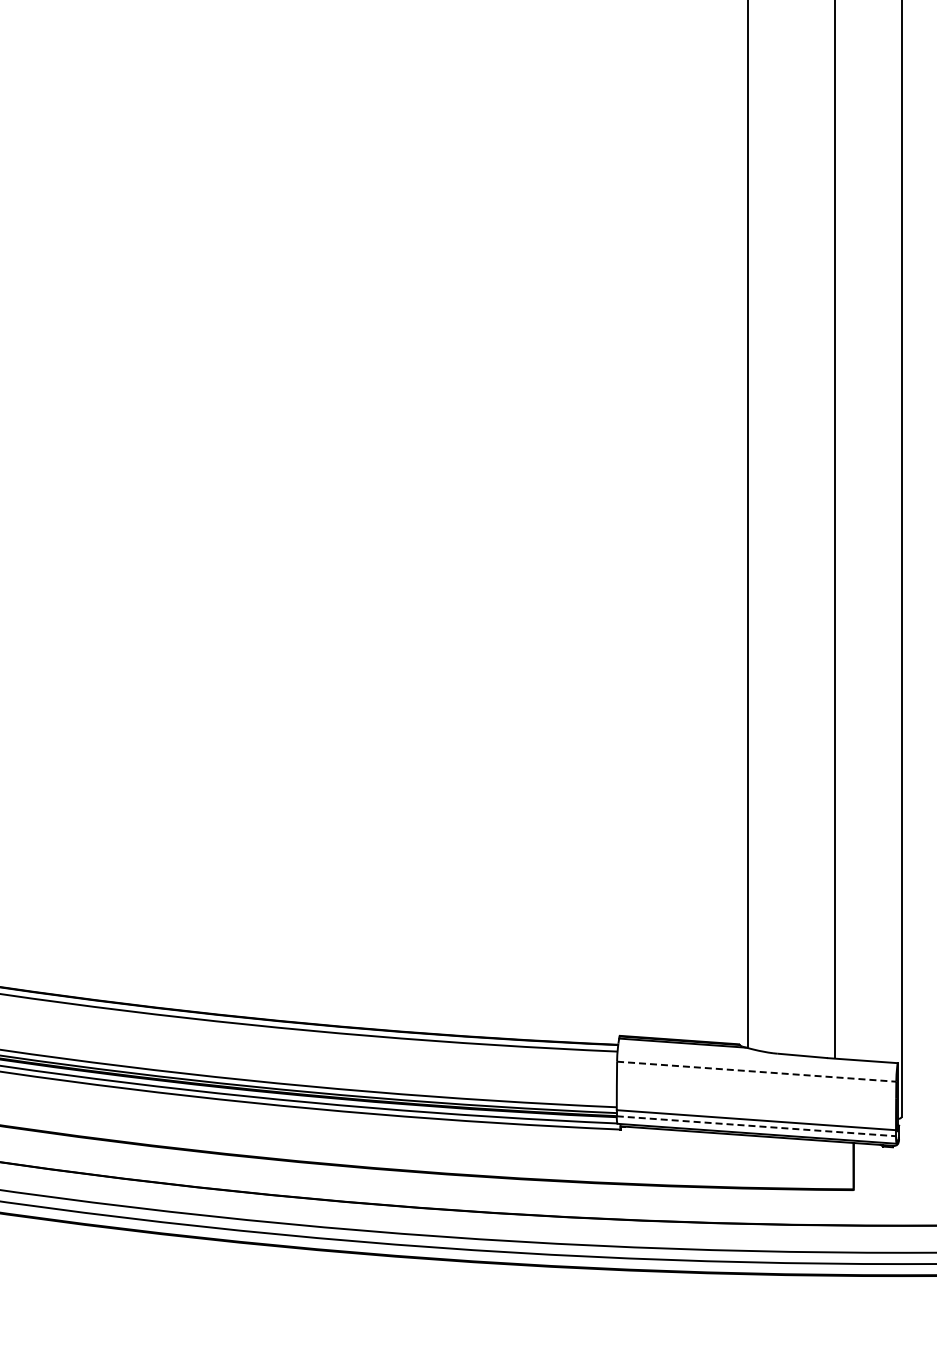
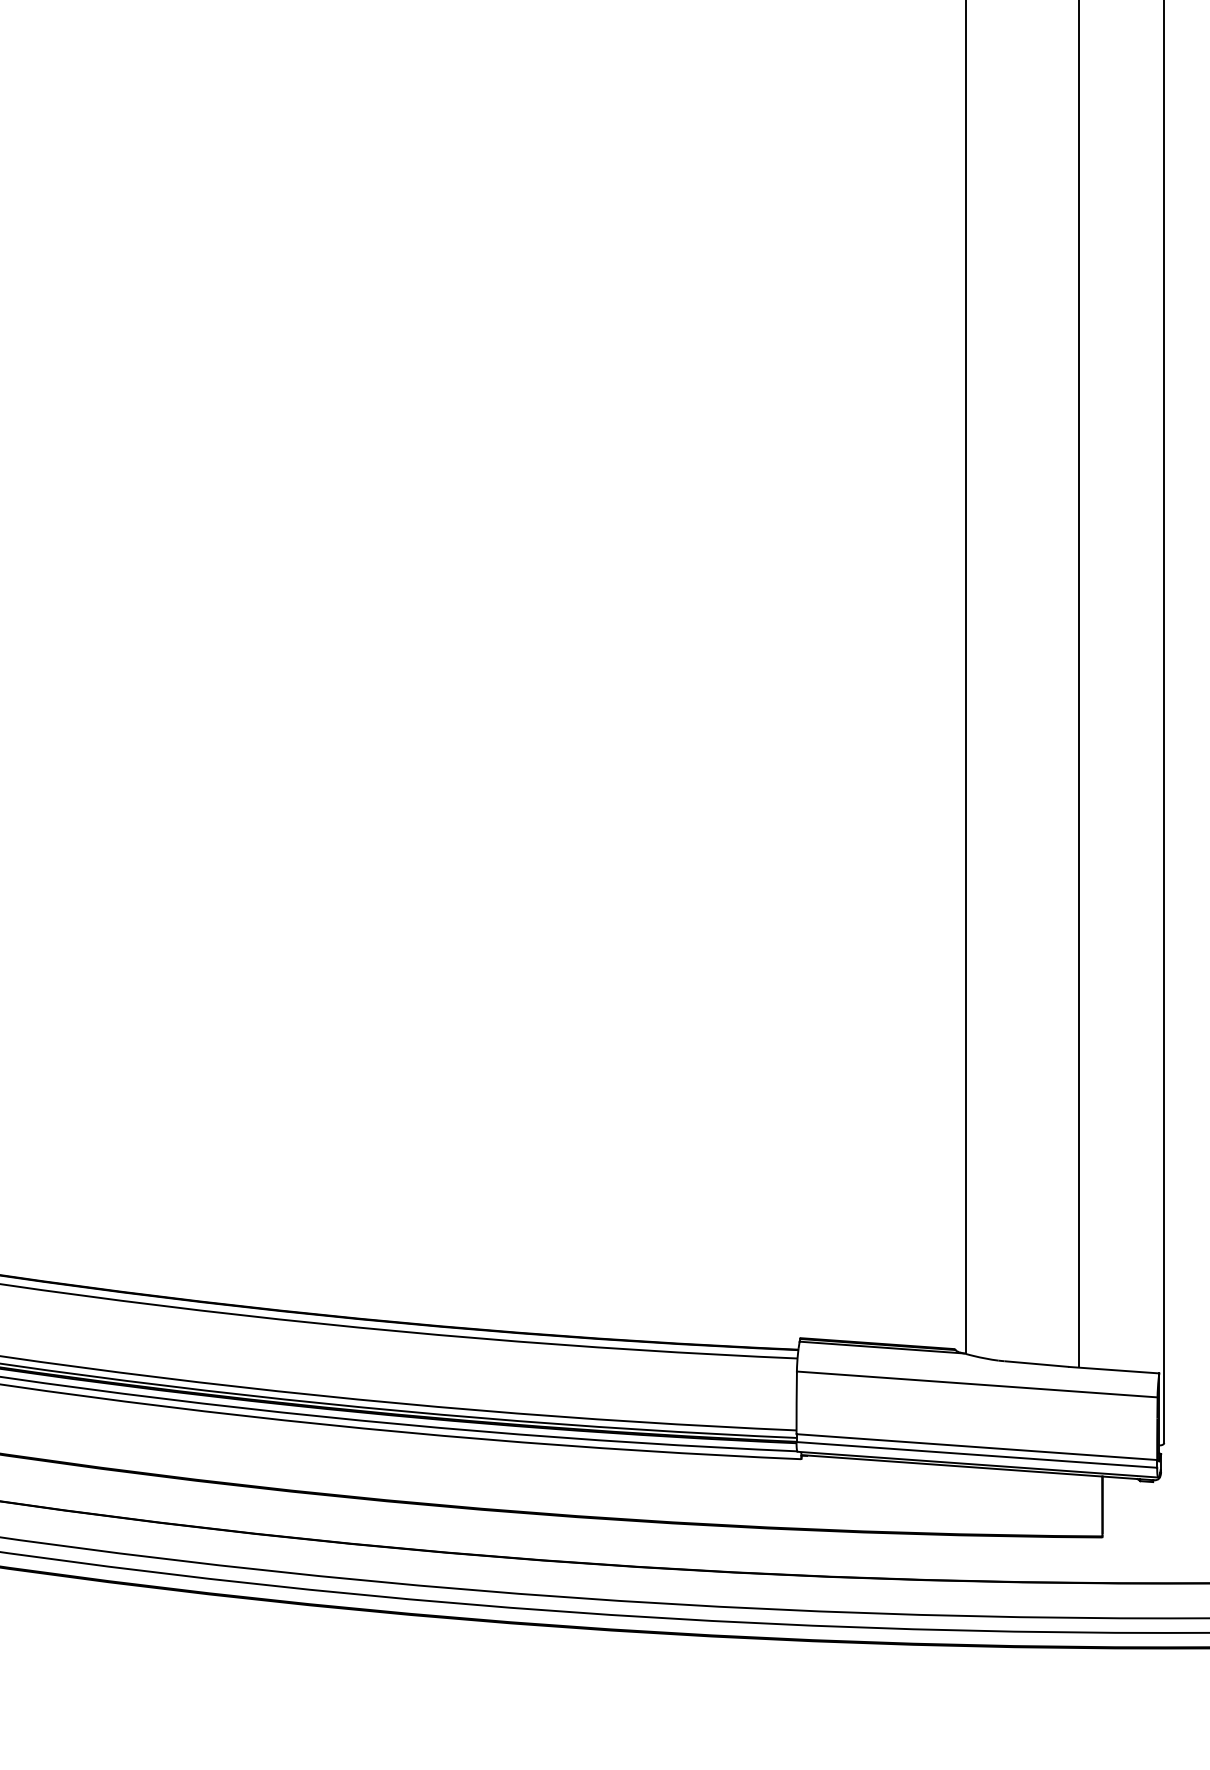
line: (756, 1071) -> (976, 1384), dashed -> solid
line: (756, 1126) -> (976, 1455), dashed -> solid

